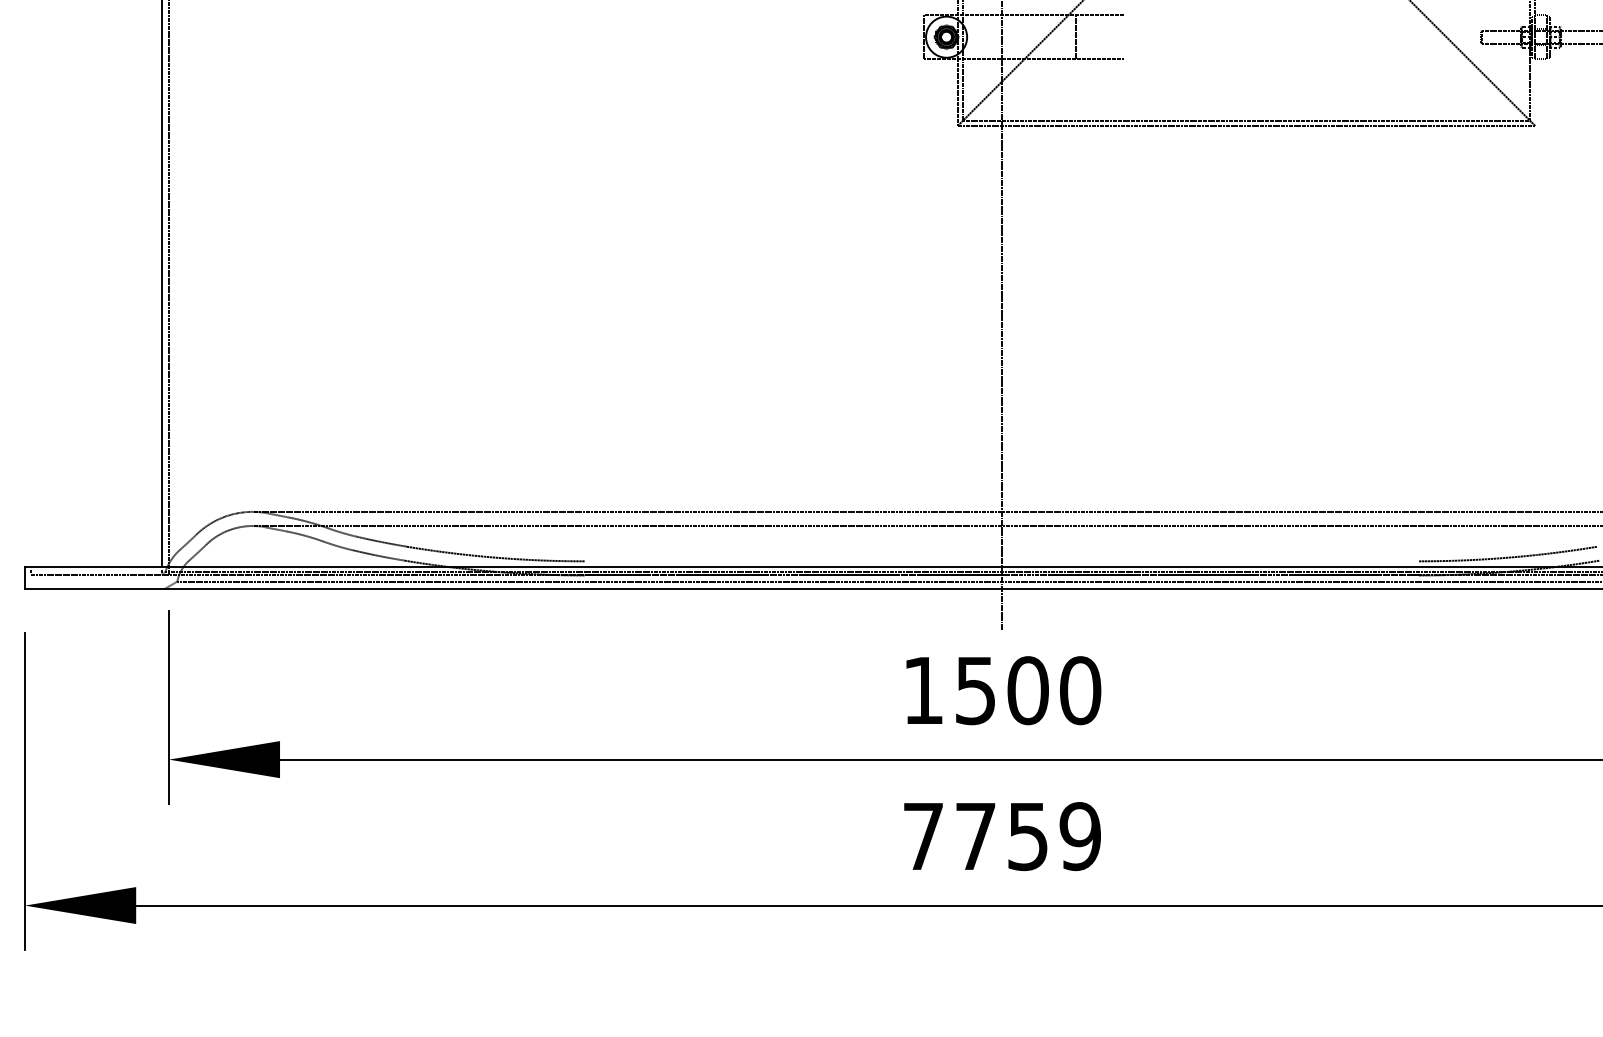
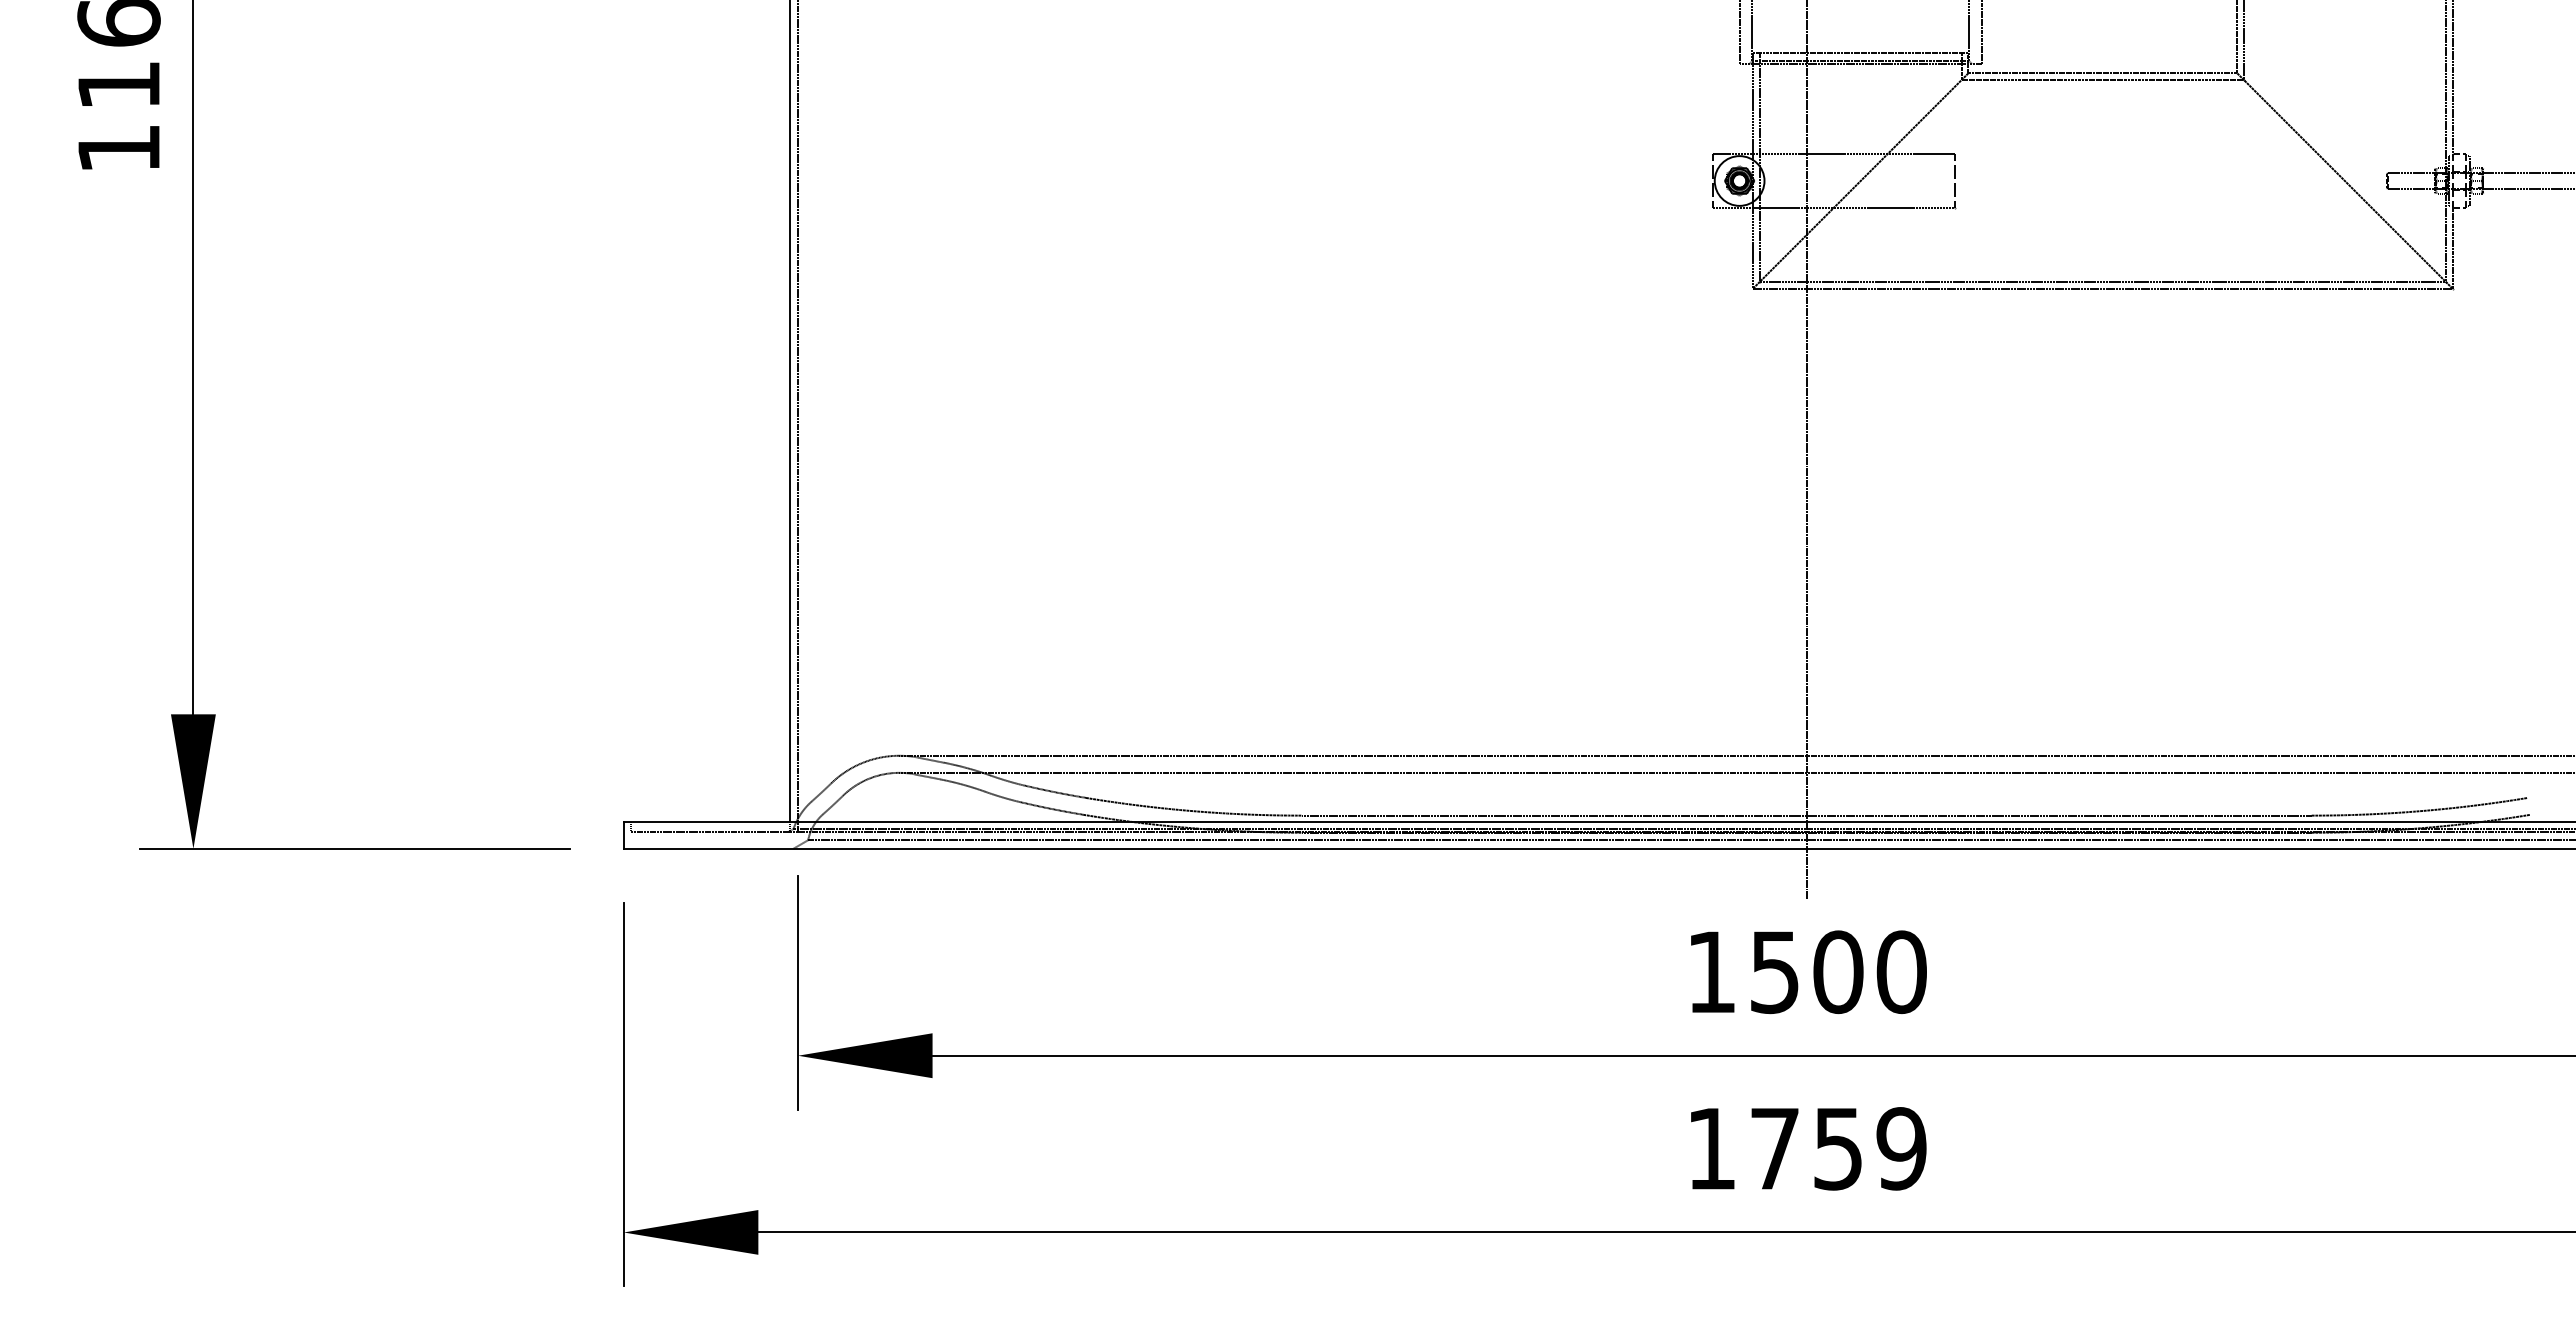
line: (1076, 36) -> (1954, 180), moved
line: (1535, 92) -> (2452, 247), added
line: (1001, 561) -> (1806, 815), added
text: (923, 836) -> (1711, 1148), 7759 -> 1759

